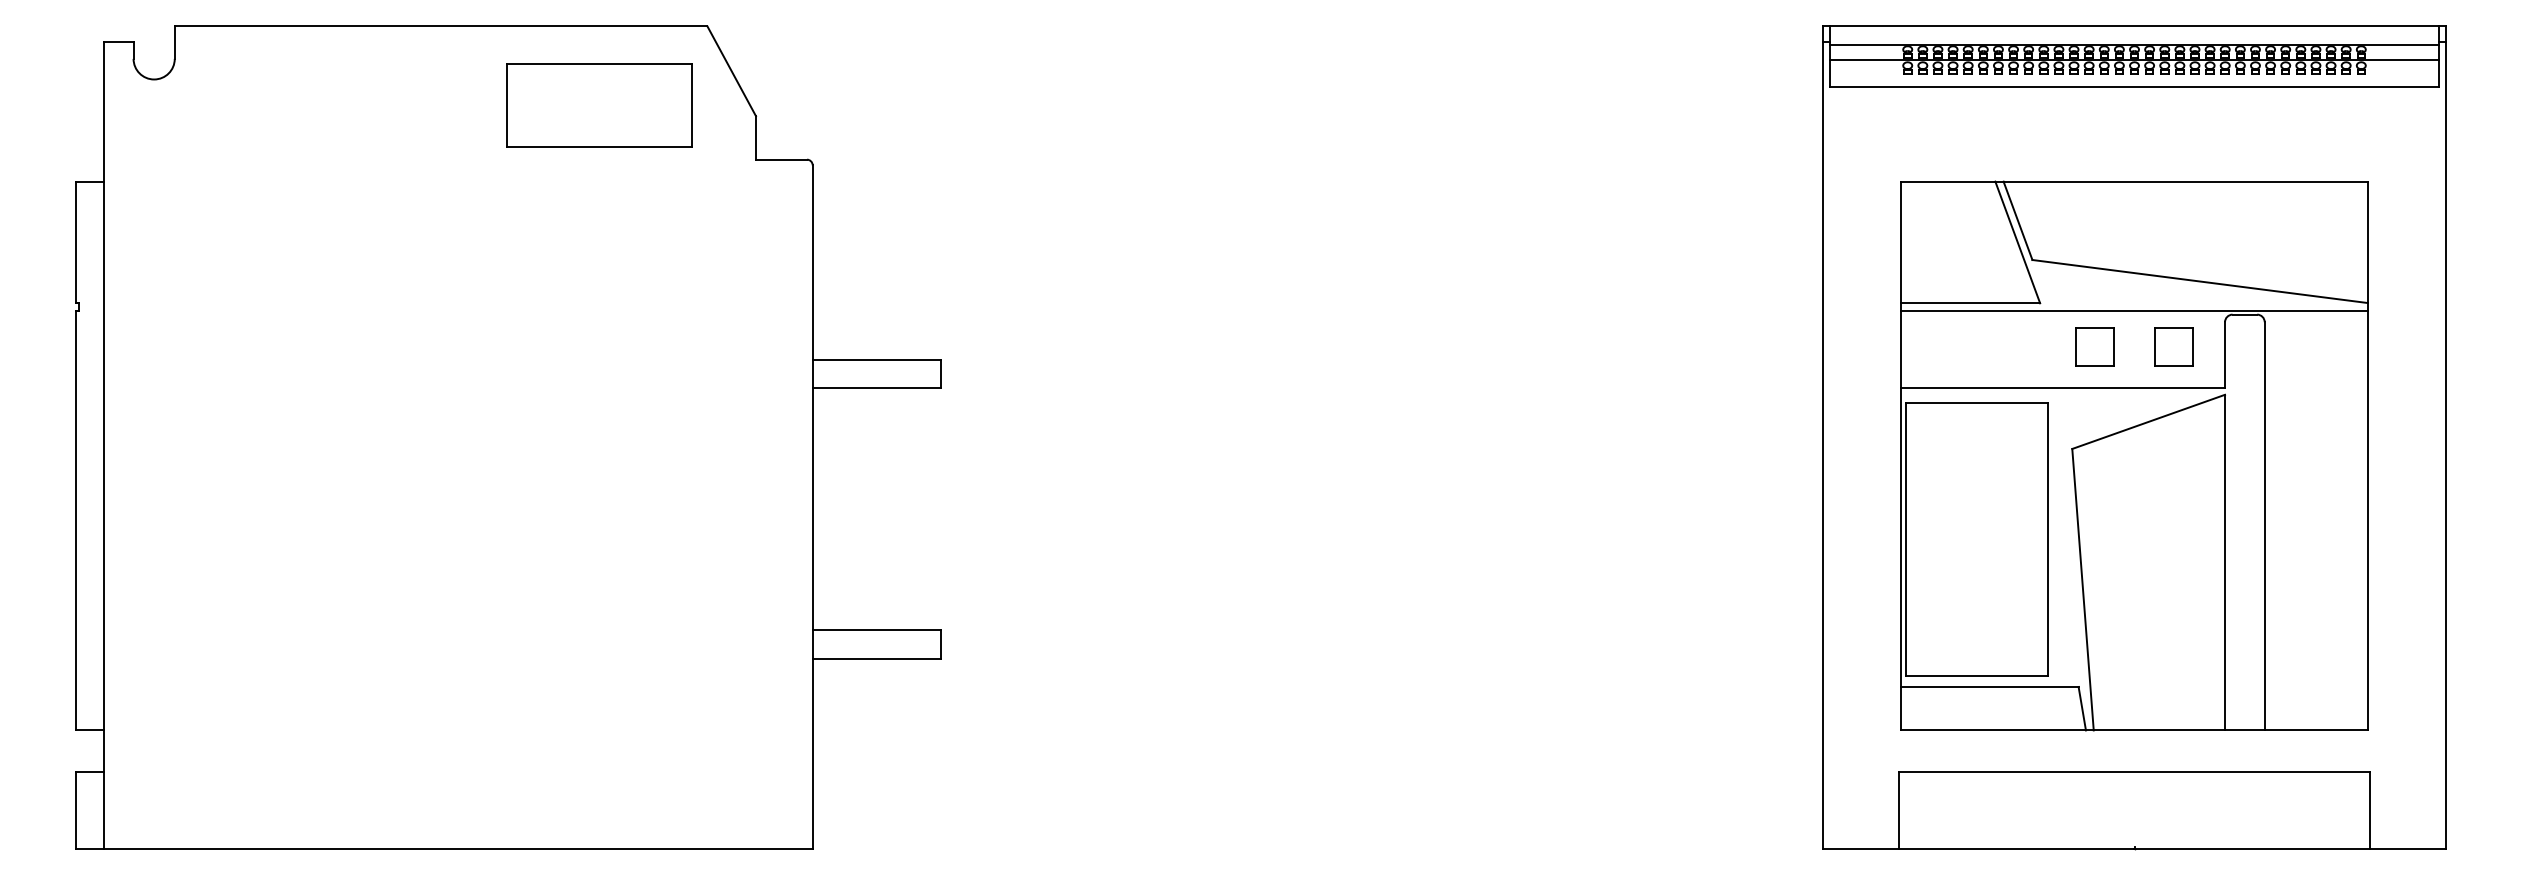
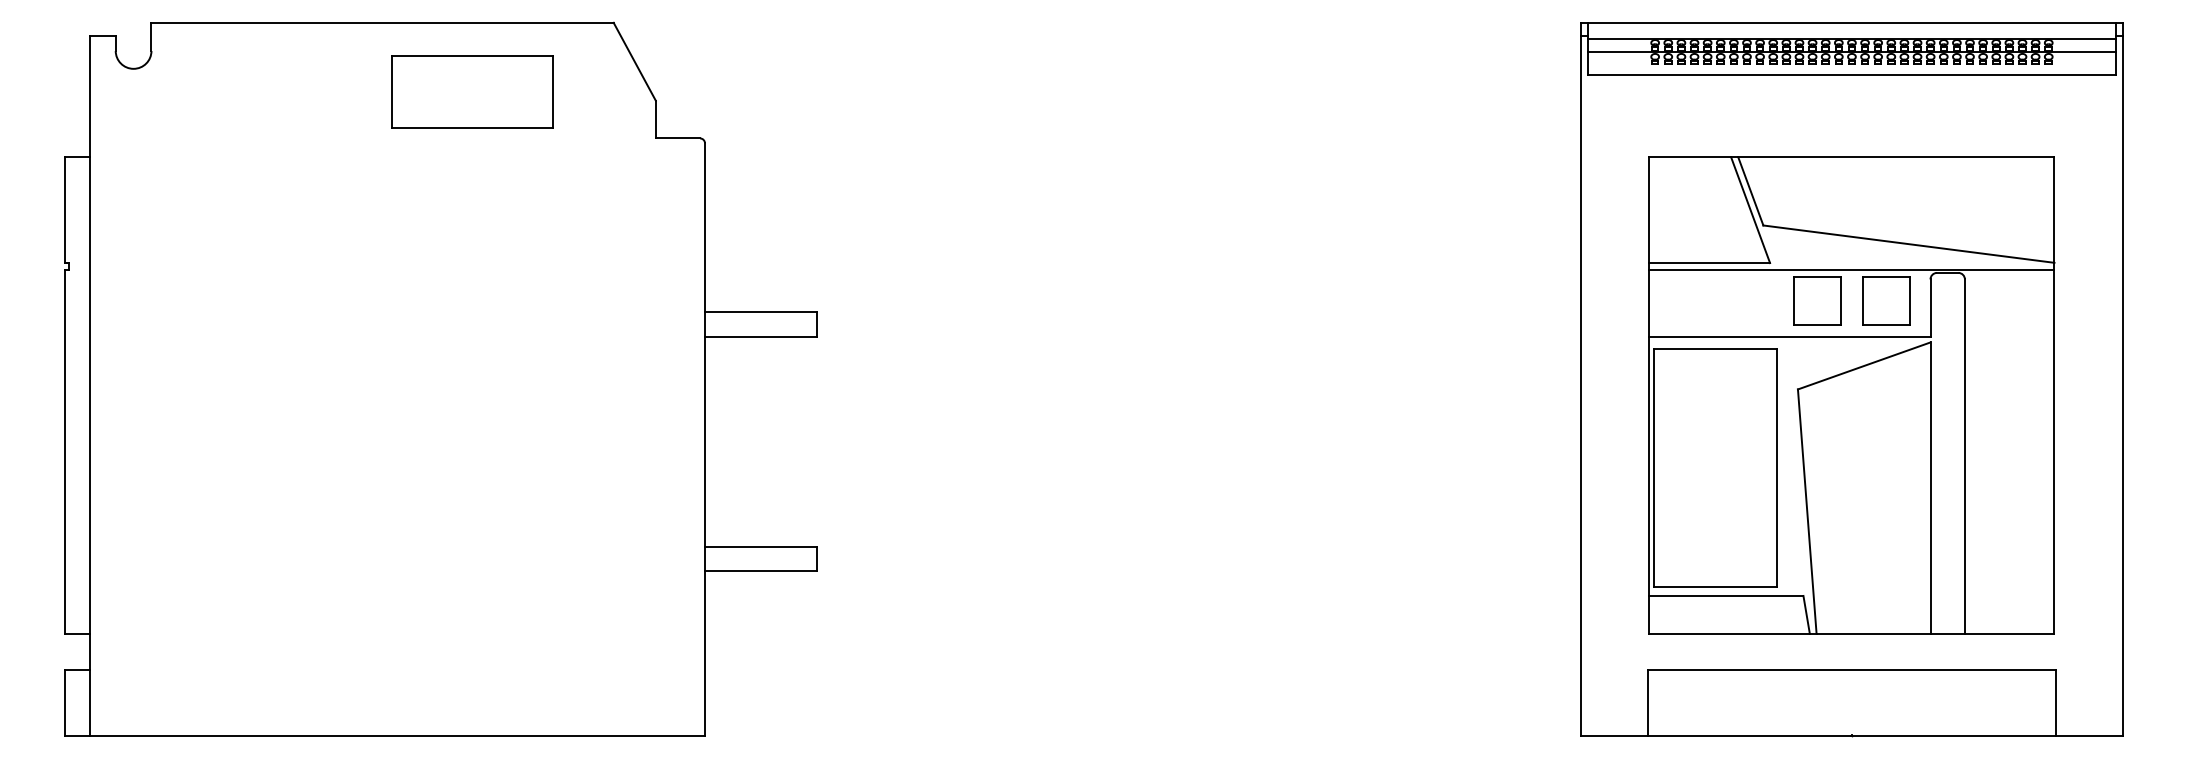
part: (599, 105) -> (472, 91), moved
part: (2094, 347) -> (1817, 301), size x1.43
part: (2174, 347) -> (1886, 301), size x1.43

